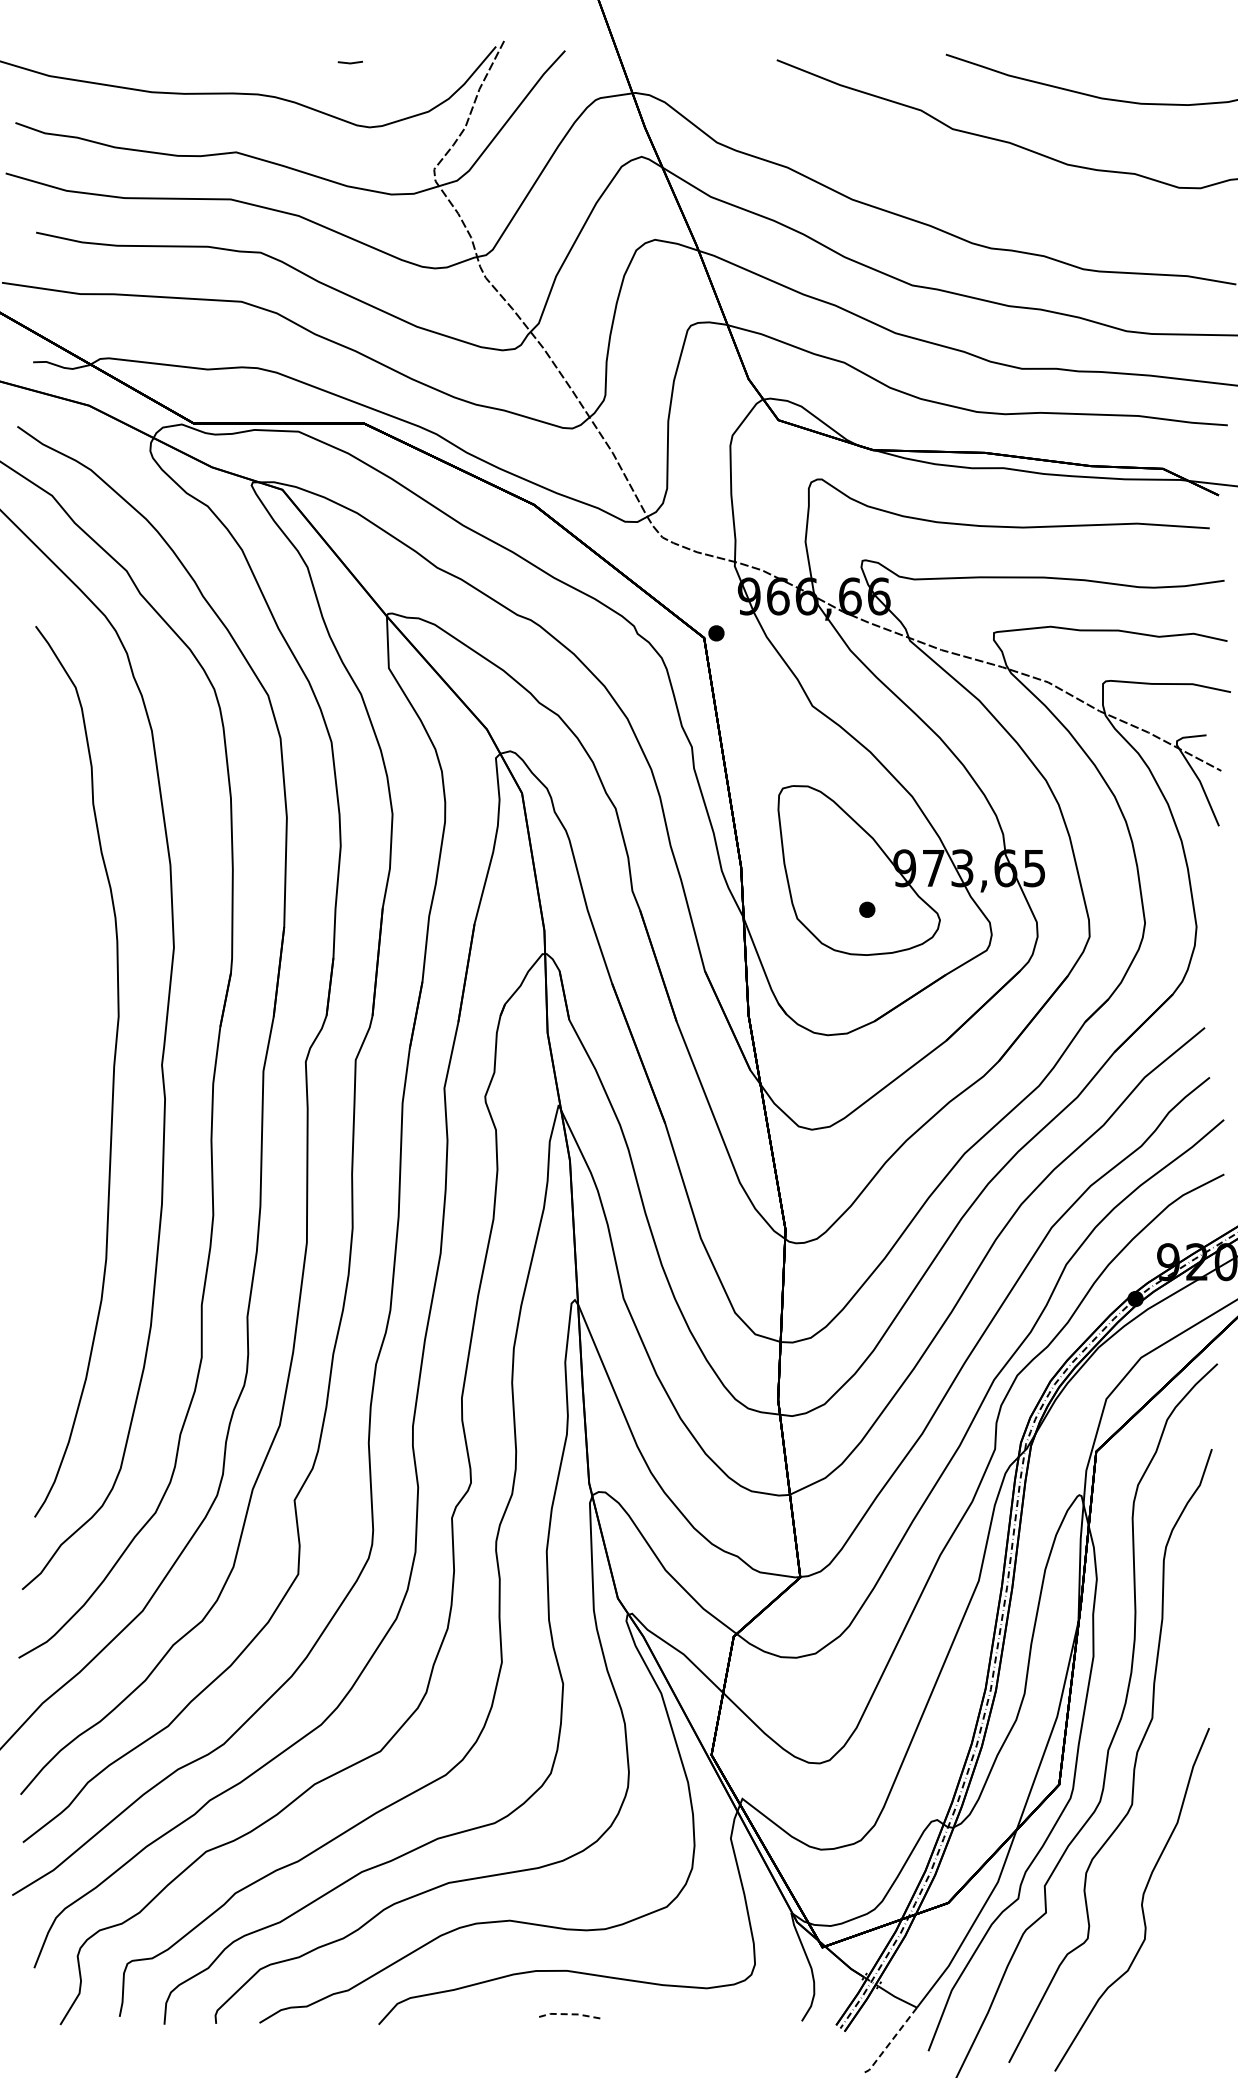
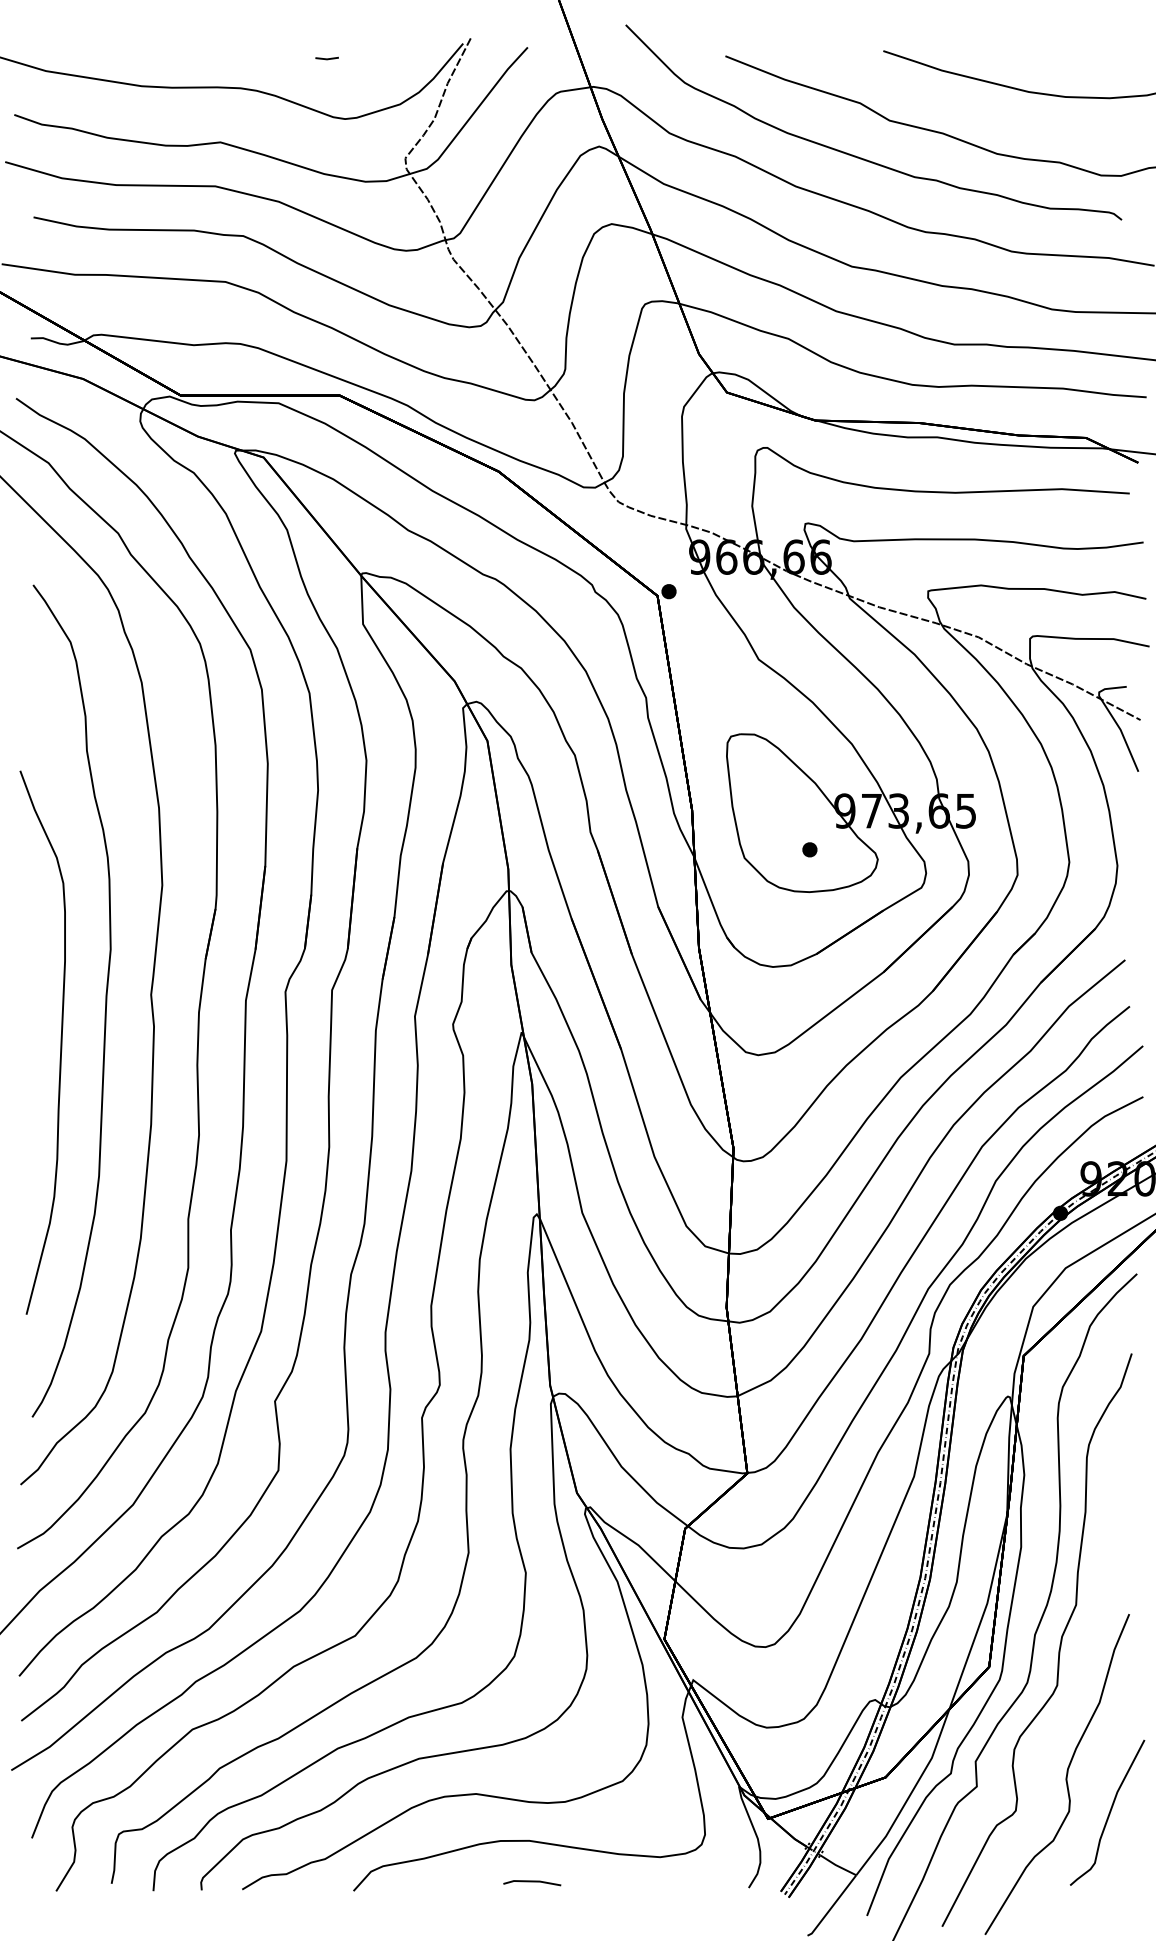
curve: (922, 168) -> (861, 157), added
curve: (64, 1121) -> (60, 1047), added
curve: (1187, 1940) -> (1108, 1812), added
line: (570, 2014) -> (532, 1881), dashed -> solid
line: (891, 2041) -> (832, 1906), dashed -> solid

